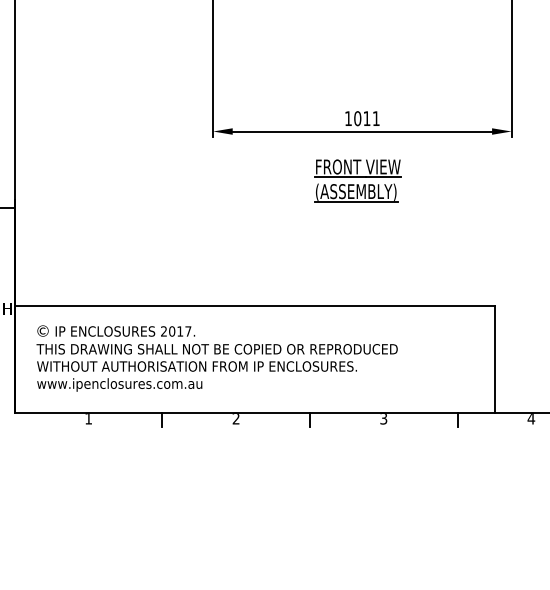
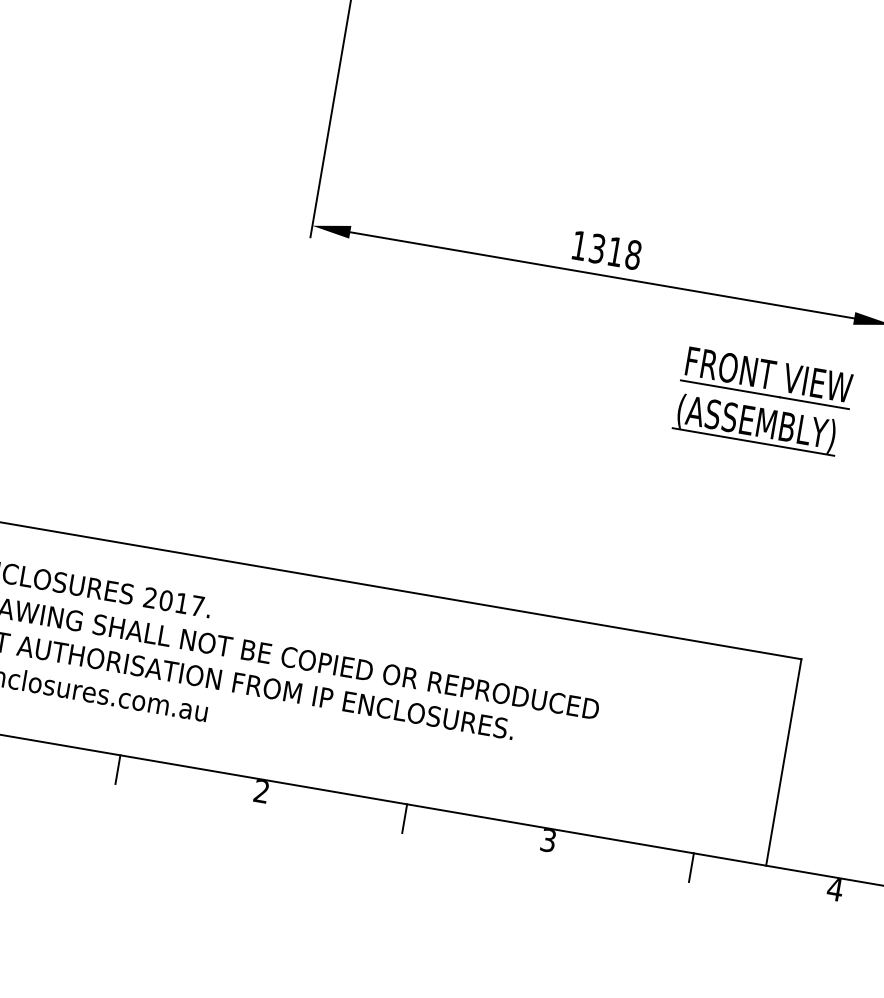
text: (366, 118) -> (614, 251), 1011 -> 1318
part: (357, 180) -> (762, 400), moved

